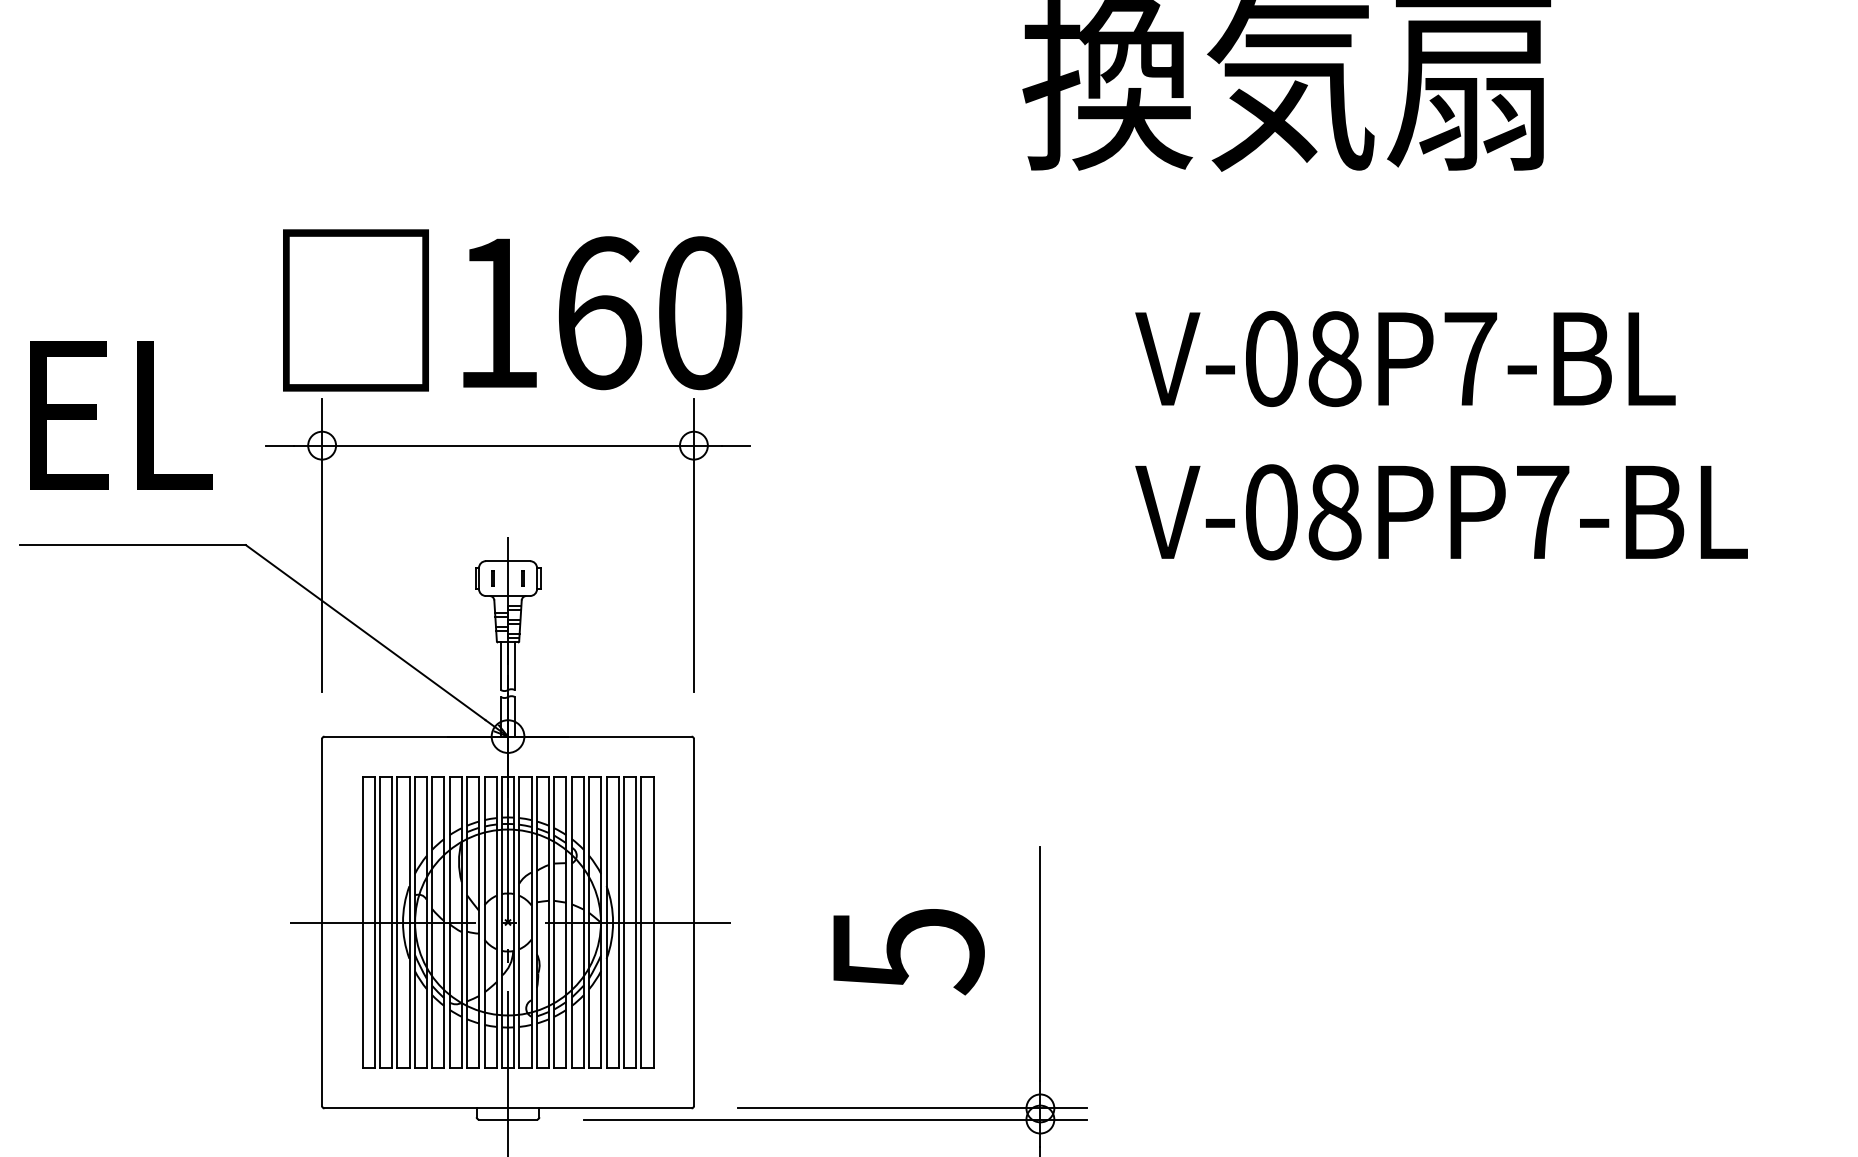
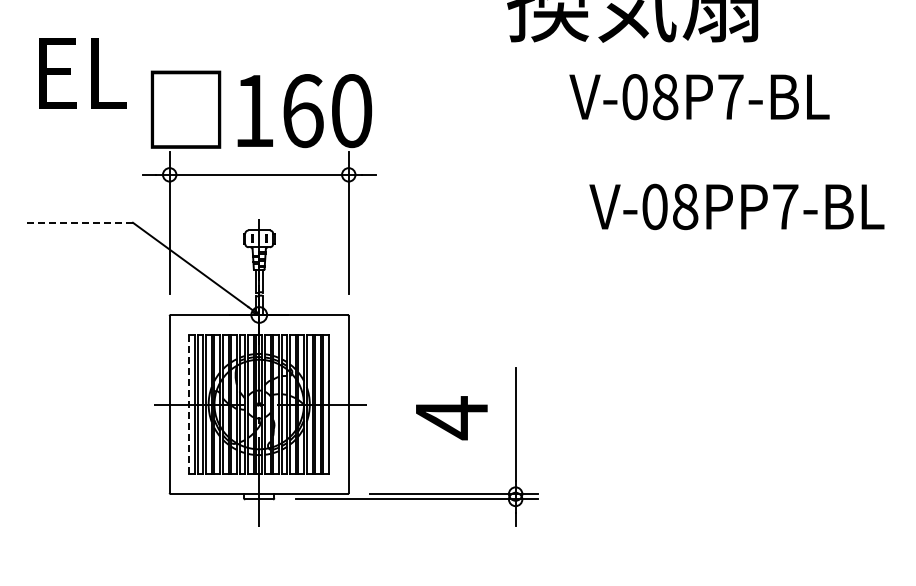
text: (1405, 359) -> (699, 97), moved
text: (120, 415) -> (82, 73), moved
text: (1440, 511) -> (736, 206), moved
line: (132, 544) -> (78, 222), solid -> dashed
line: (363, 922) -> (189, 404), solid -> dashed
text: (909, 951) -> (452, 418), 5 -> 4

